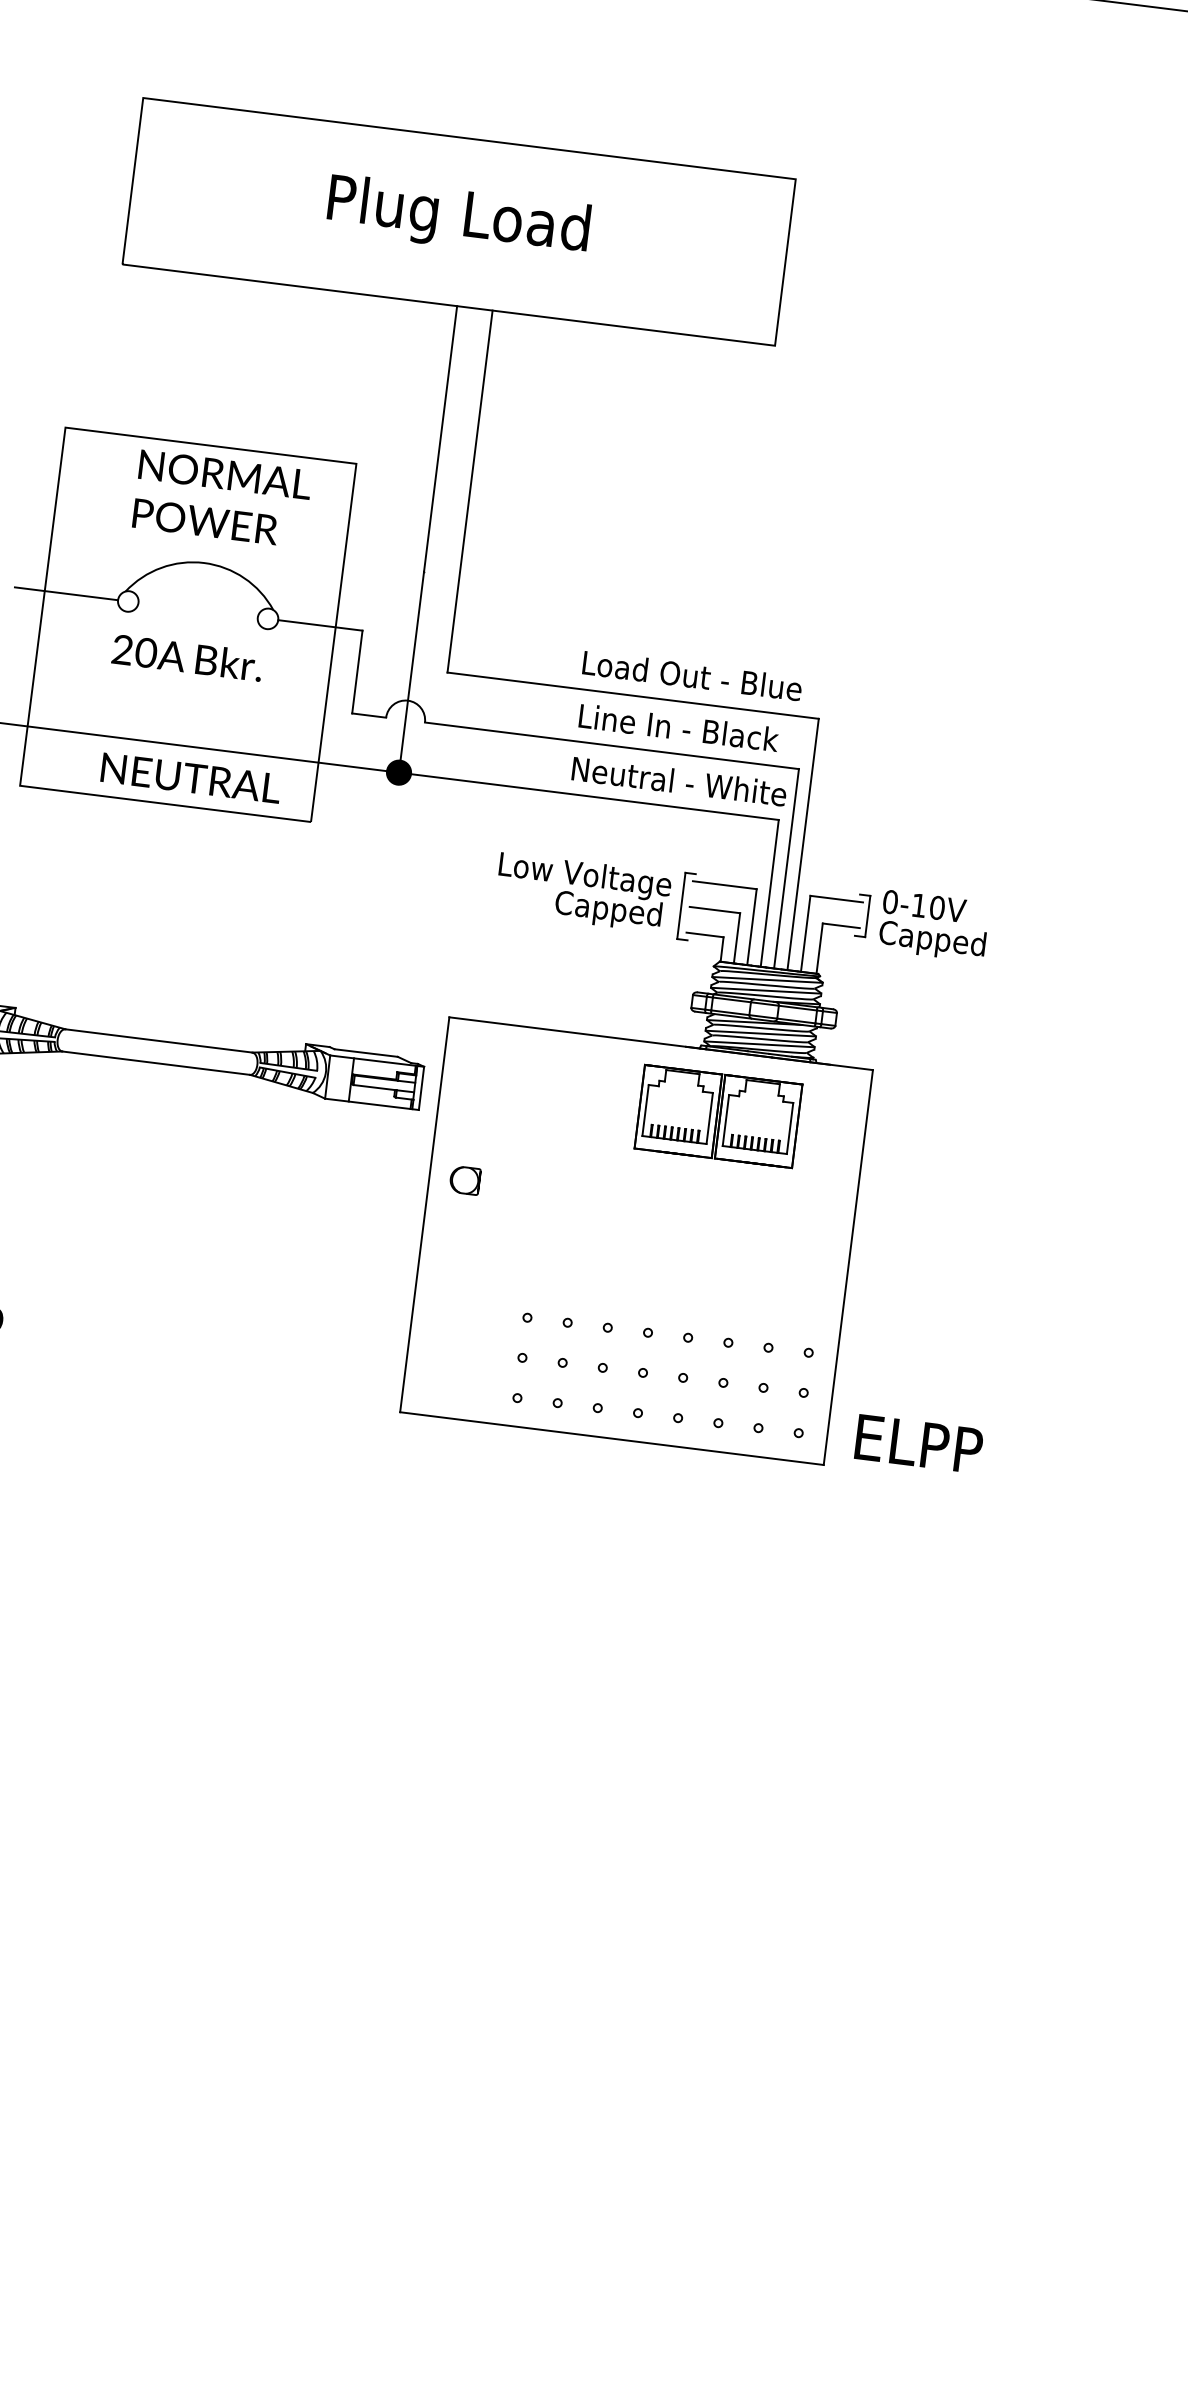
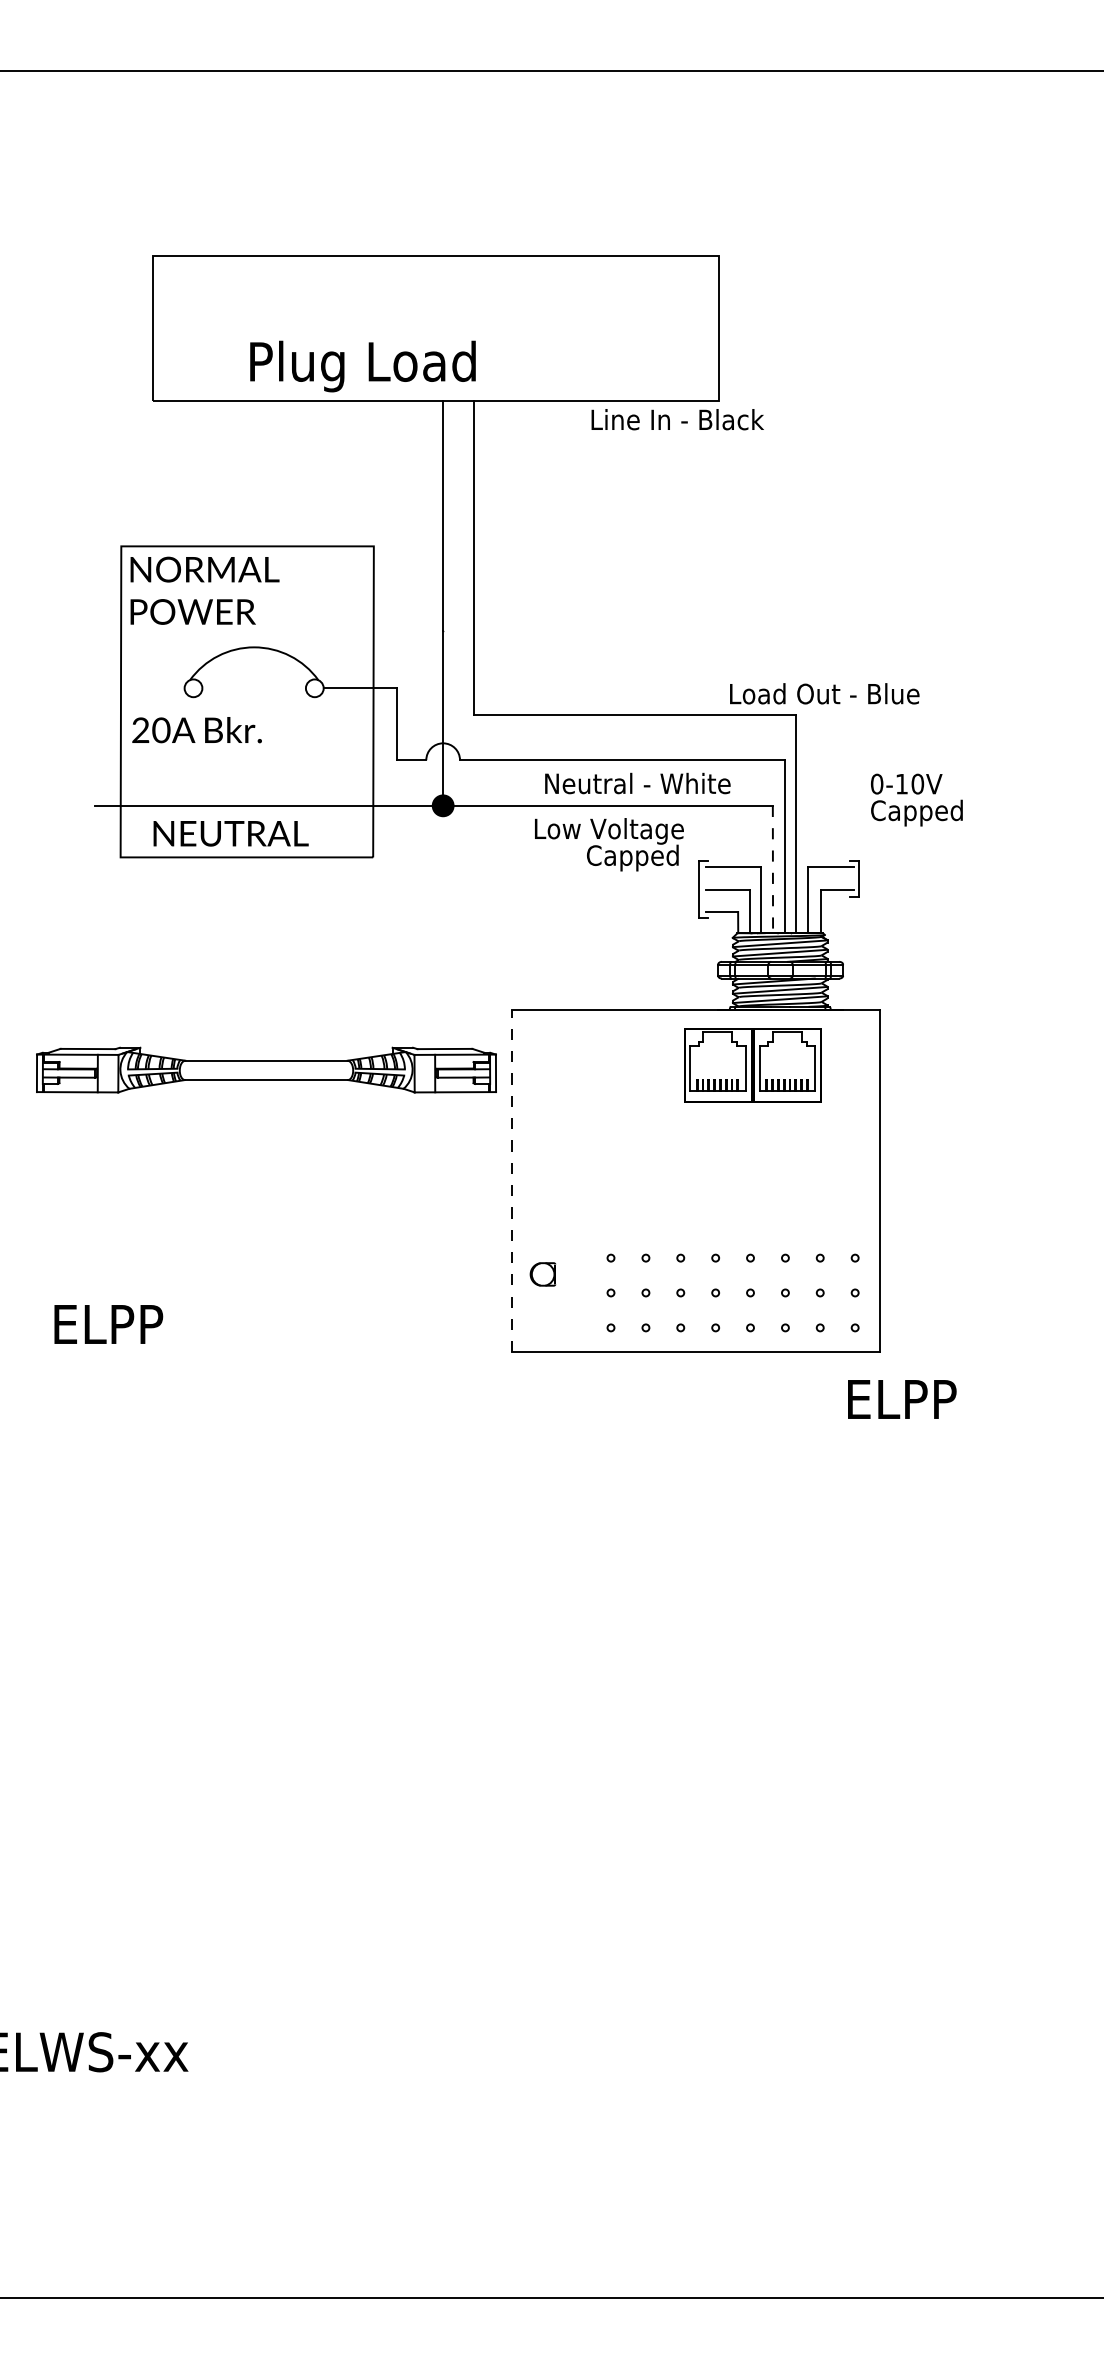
text: (457, 218) -> (362, 366), moved
text: (221, 498) -> (204, 590), moved
line: (66, 593) -> (139, 688), removed
text: (186, 658) -> (196, 730), moved
text: (692, 675) -> (824, 693), moved
text: (678, 727) -> (677, 419), moved
text: (190, 777) -> (230, 833), moved
text: (679, 781) -> (637, 783), moved
text: (583, 892) -> (609, 844), moved
line: (769, 893) -> (772, 869), solid -> dashed
text: (933, 925) -> (916, 799), moved
part: (464, 1180) -> (542, 1274), moved
line: (425, 1214) -> (512, 1180), solid -> dashed
text: (919, 1444) -> (902, 1399), moved

